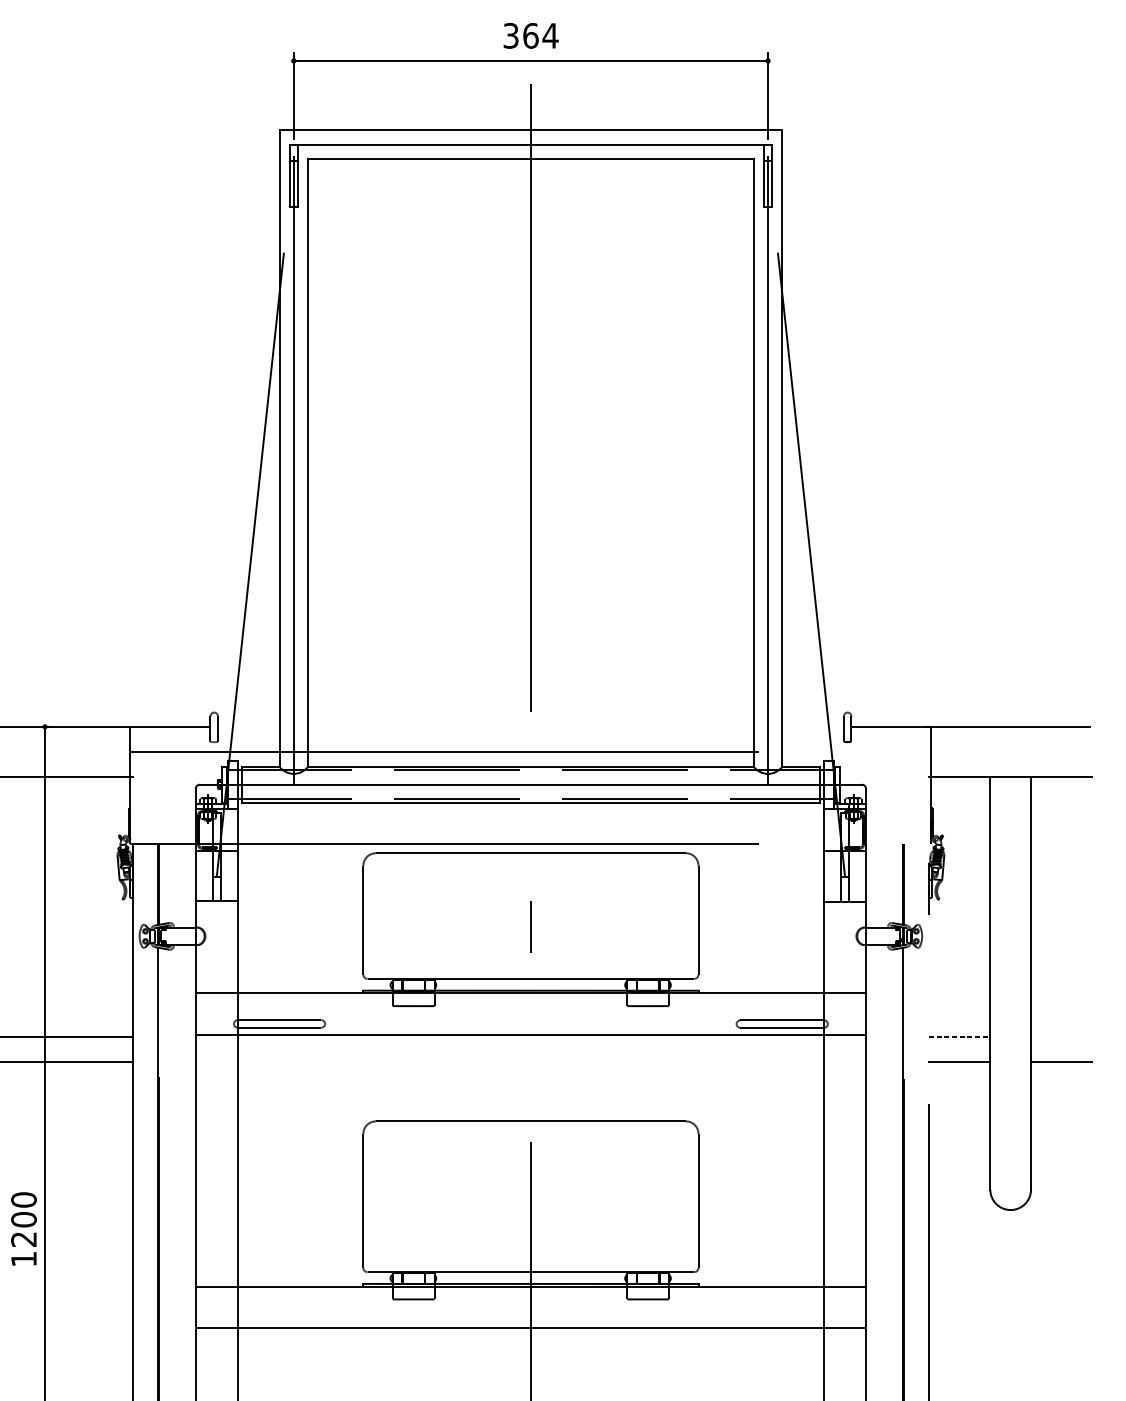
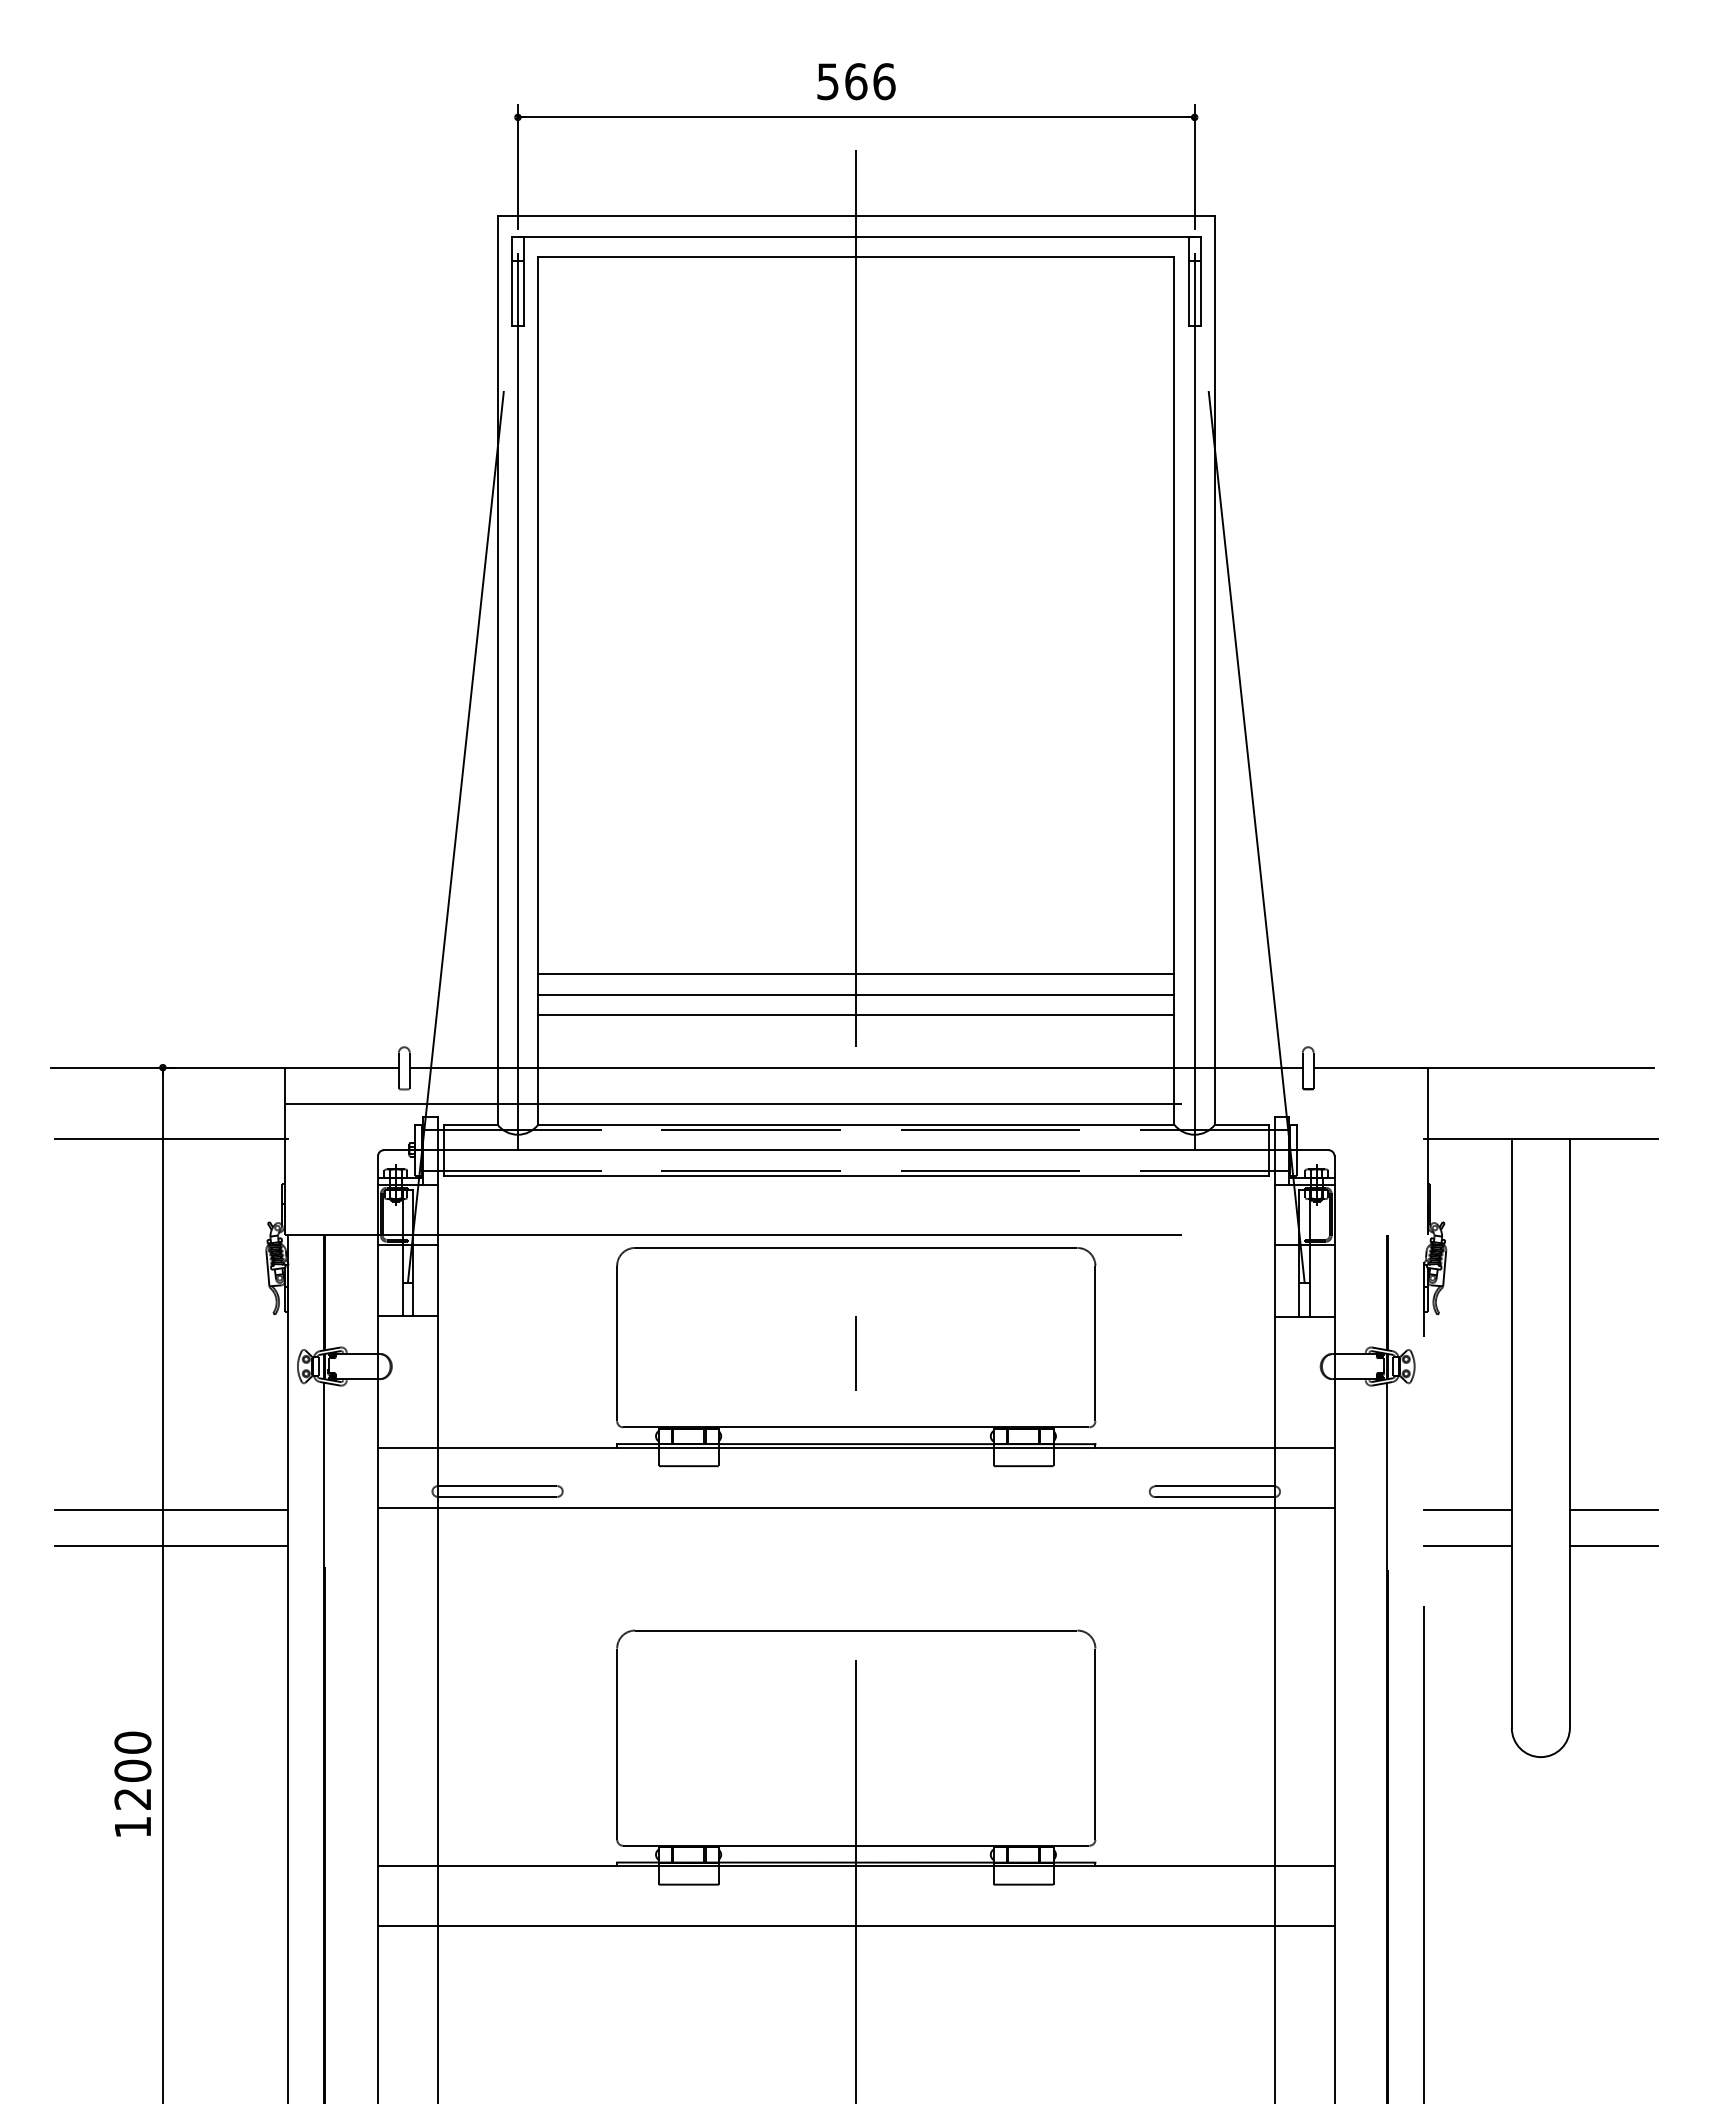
text: (531, 35) -> (856, 81), 364 -> 566
line: (531, 661) -> (856, 974), added
line: (531, 675) -> (856, 994), added
line: (531, 690) -> (856, 1015), added
line: (530, 726) -> (855, 1067), added
line: (959, 1037) -> (1468, 1510), dashed -> solid
line: (1061, 1037) -> (1613, 1510), added

